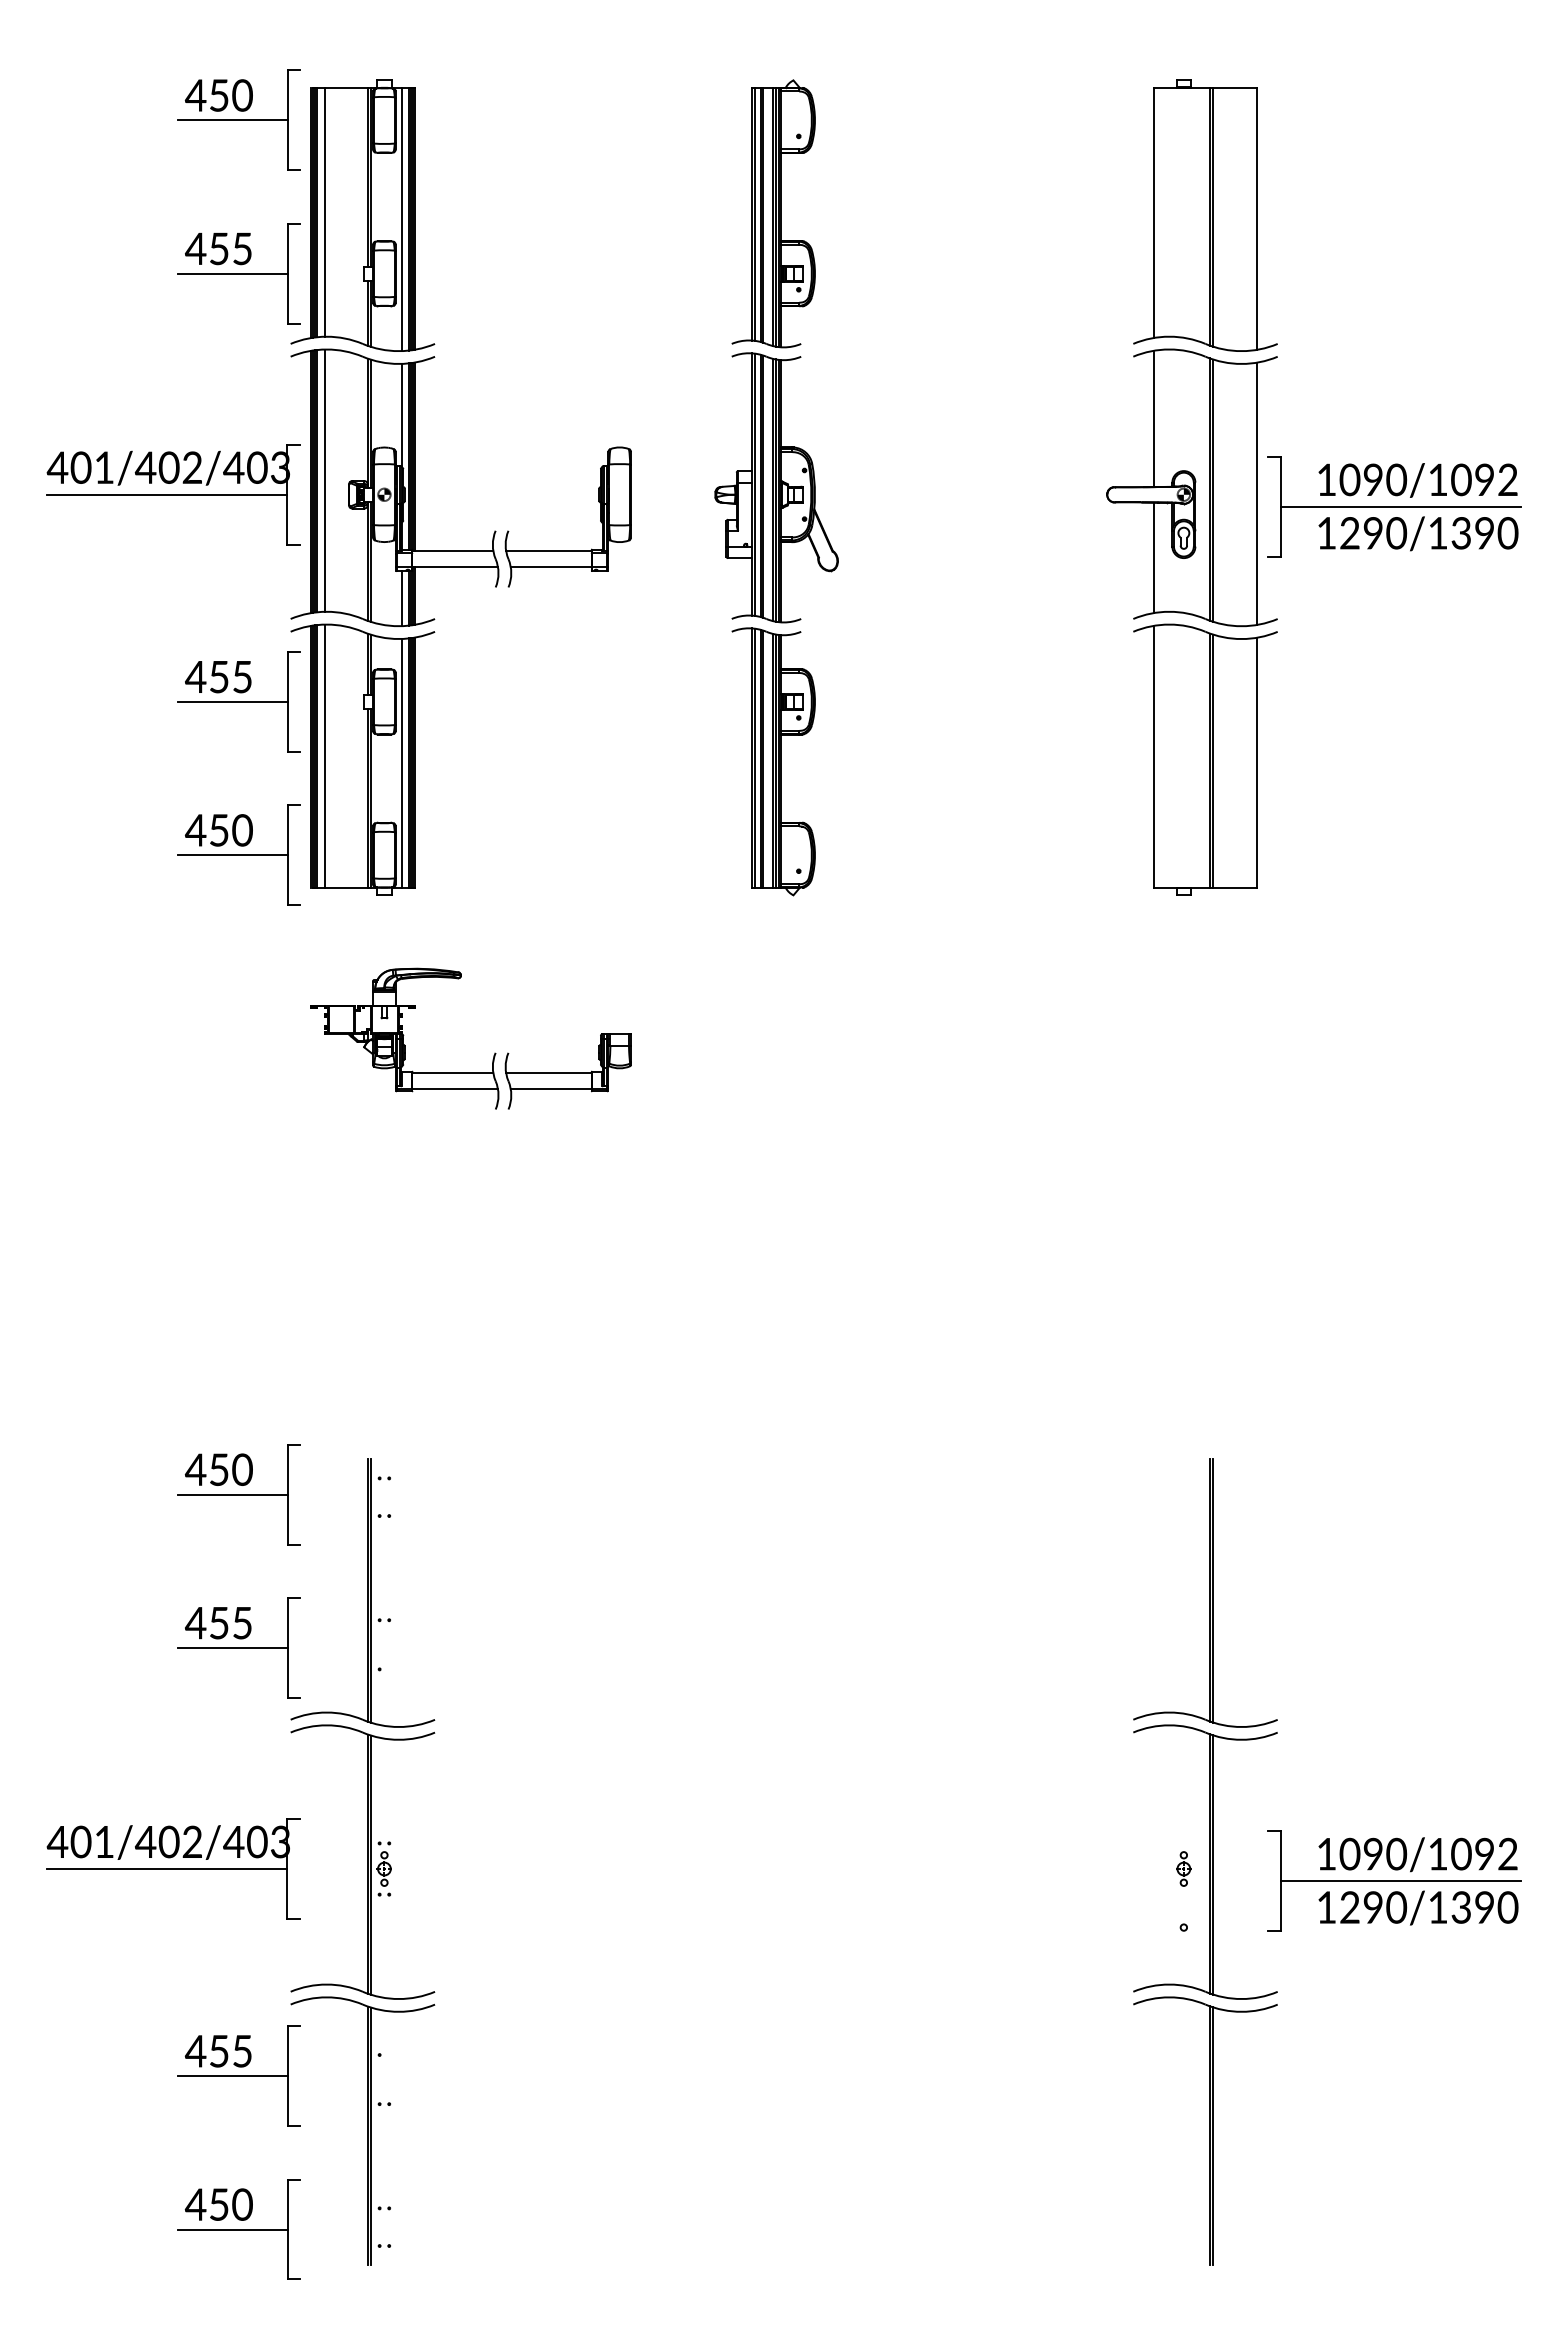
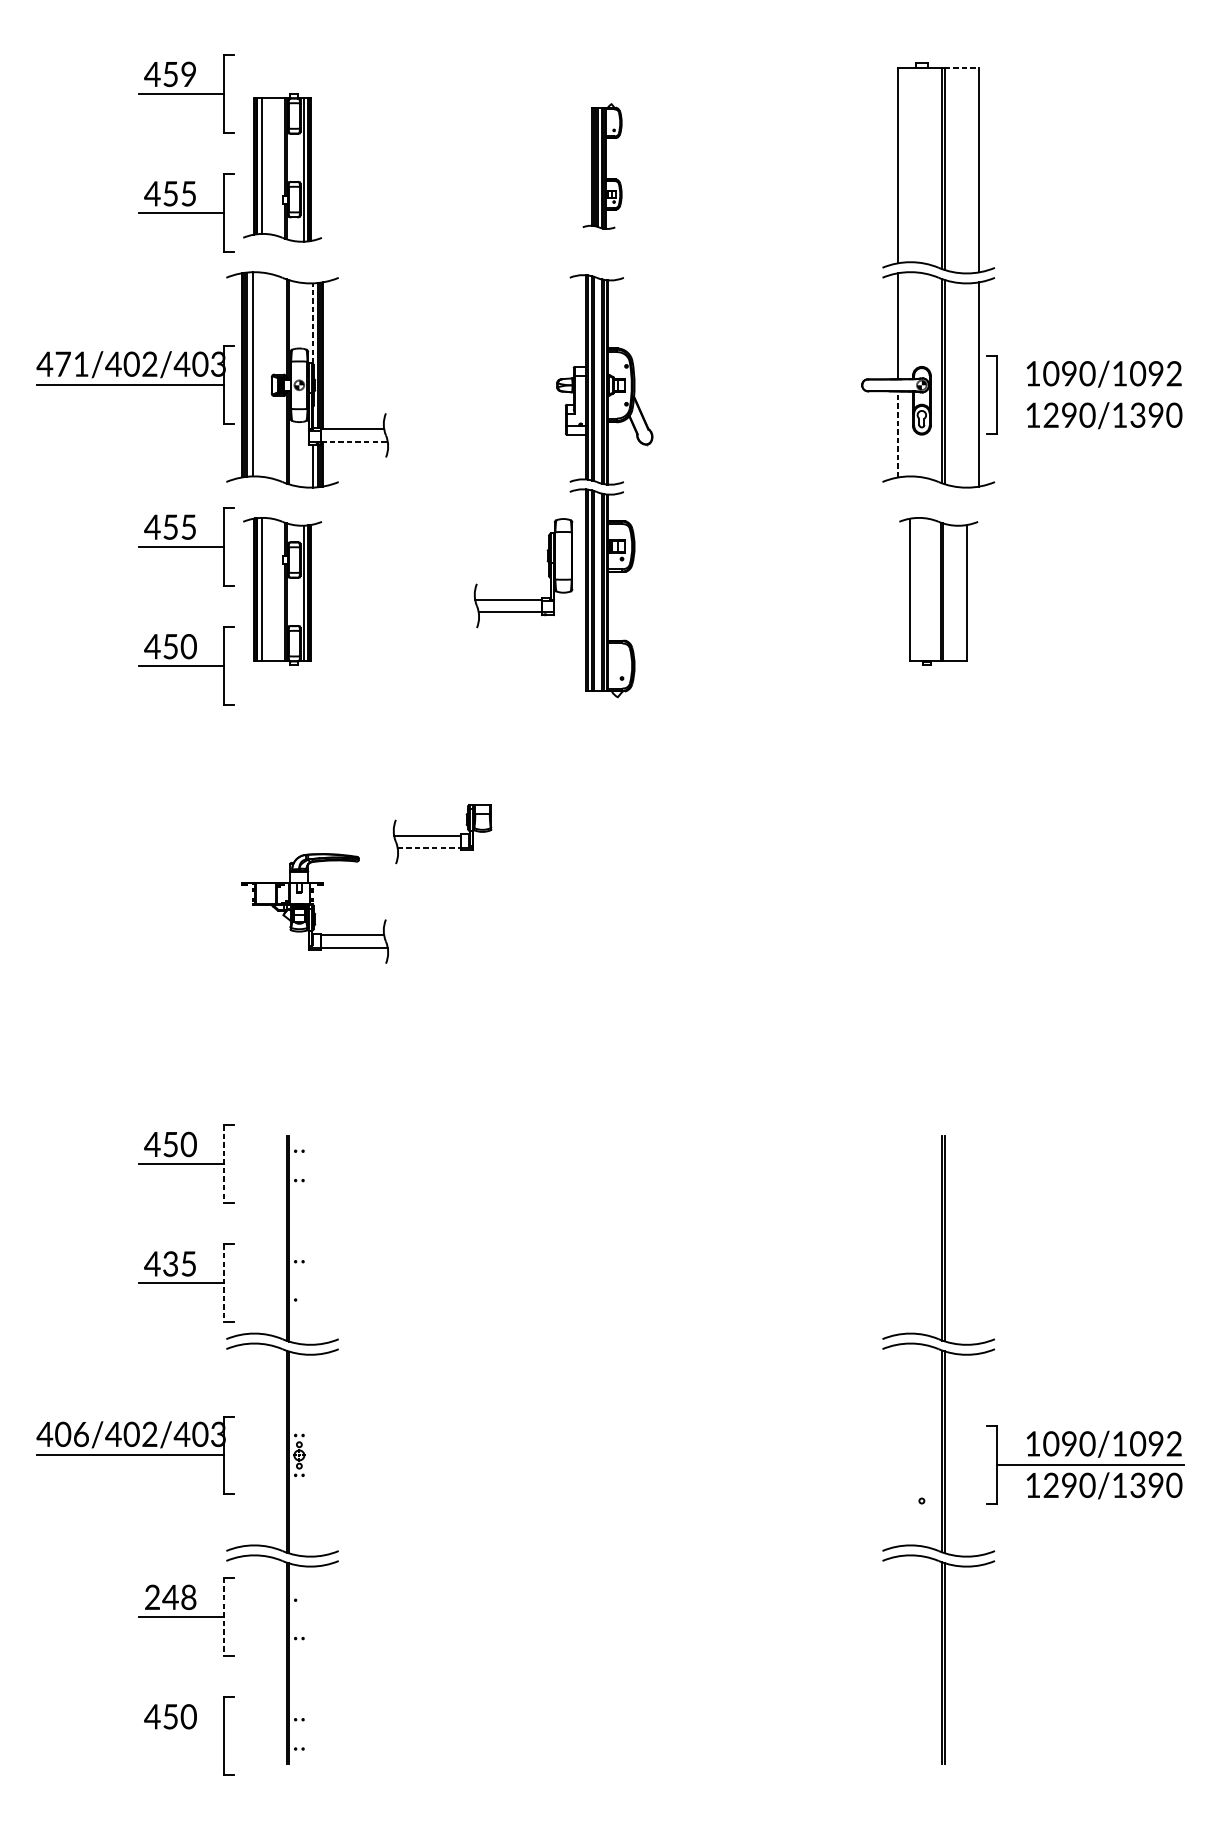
line: (1235, 87) -> (962, 68), solid -> dashed
text: (242, 95) -> (188, 74), 450 -> 459
part: (773, 213) -> (602, 166), size x0.6
part: (362, 215) -> (282, 167), size x0.7
line: (401, 415) -> (312, 323), solid -> dashed
text: (80, 467) -> (62, 364), 401/402/403 -> 471/402/403
line: (1400, 506) -> (1090, 394), removed
part: (600, 516) -> (548, 572), moved
line: (1153, 557) -> (898, 434), solid -> dashed
line: (455, 567) -> (354, 441), solid -> dashed
part: (362, 759) -> (282, 591), size x0.7
part: (1205, 759) -> (938, 591), size x0.7
part: (404, 1038) -> (314, 908), moved
line: (551, 1089) -> (429, 848), solid -> dashed
line: (287, 1494) -> (223, 1163), solid -> dashed
text: (218, 1622) -> (170, 1263), 455 -> 435
line: (287, 1648) -> (223, 1283), solid -> dashed
text: (104, 1842) -> (81, 1434), 401/402/403 -> 406/402/403
part: (1183, 1868) -> (921, 1455), removed
text: (218, 2051) -> (170, 1597), 455 -> 248
line: (287, 2076) -> (223, 1616), solid -> dashed
line: (232, 2229) -> (181, 1736), removed

